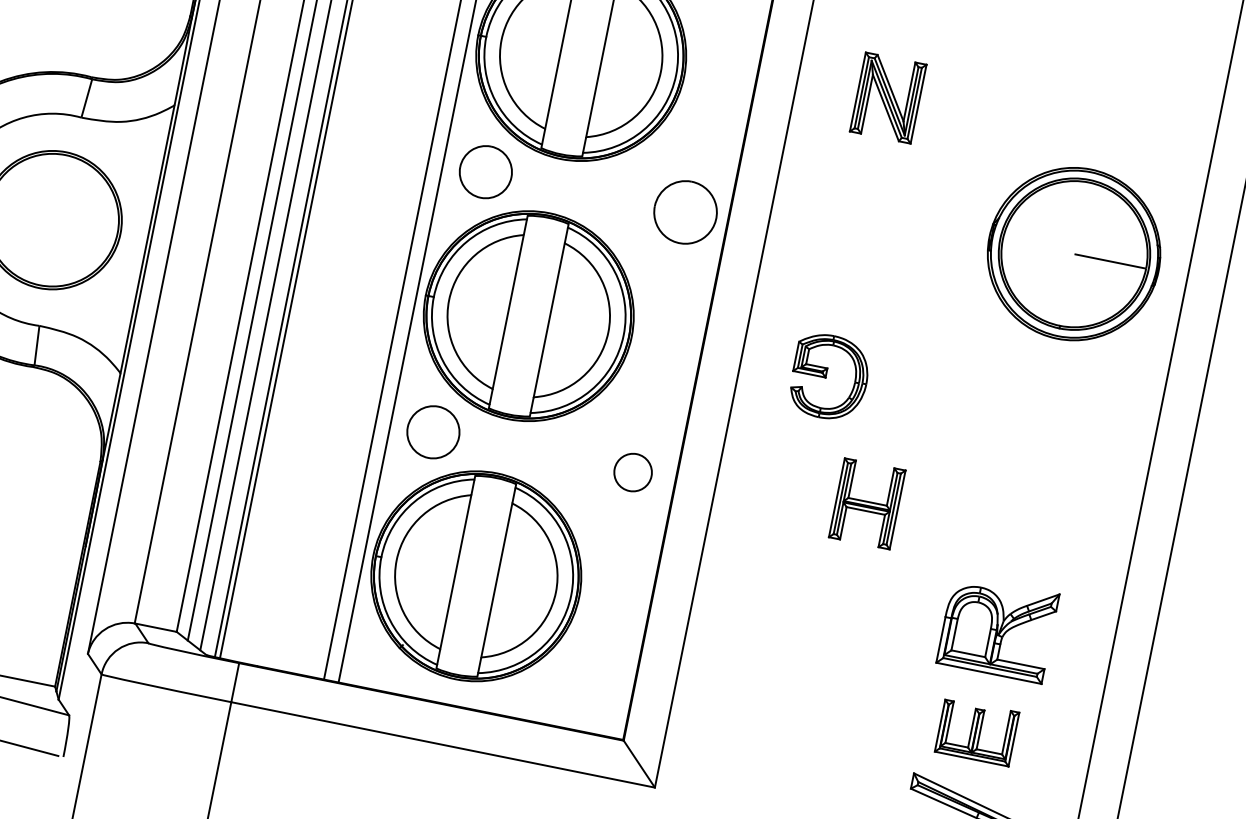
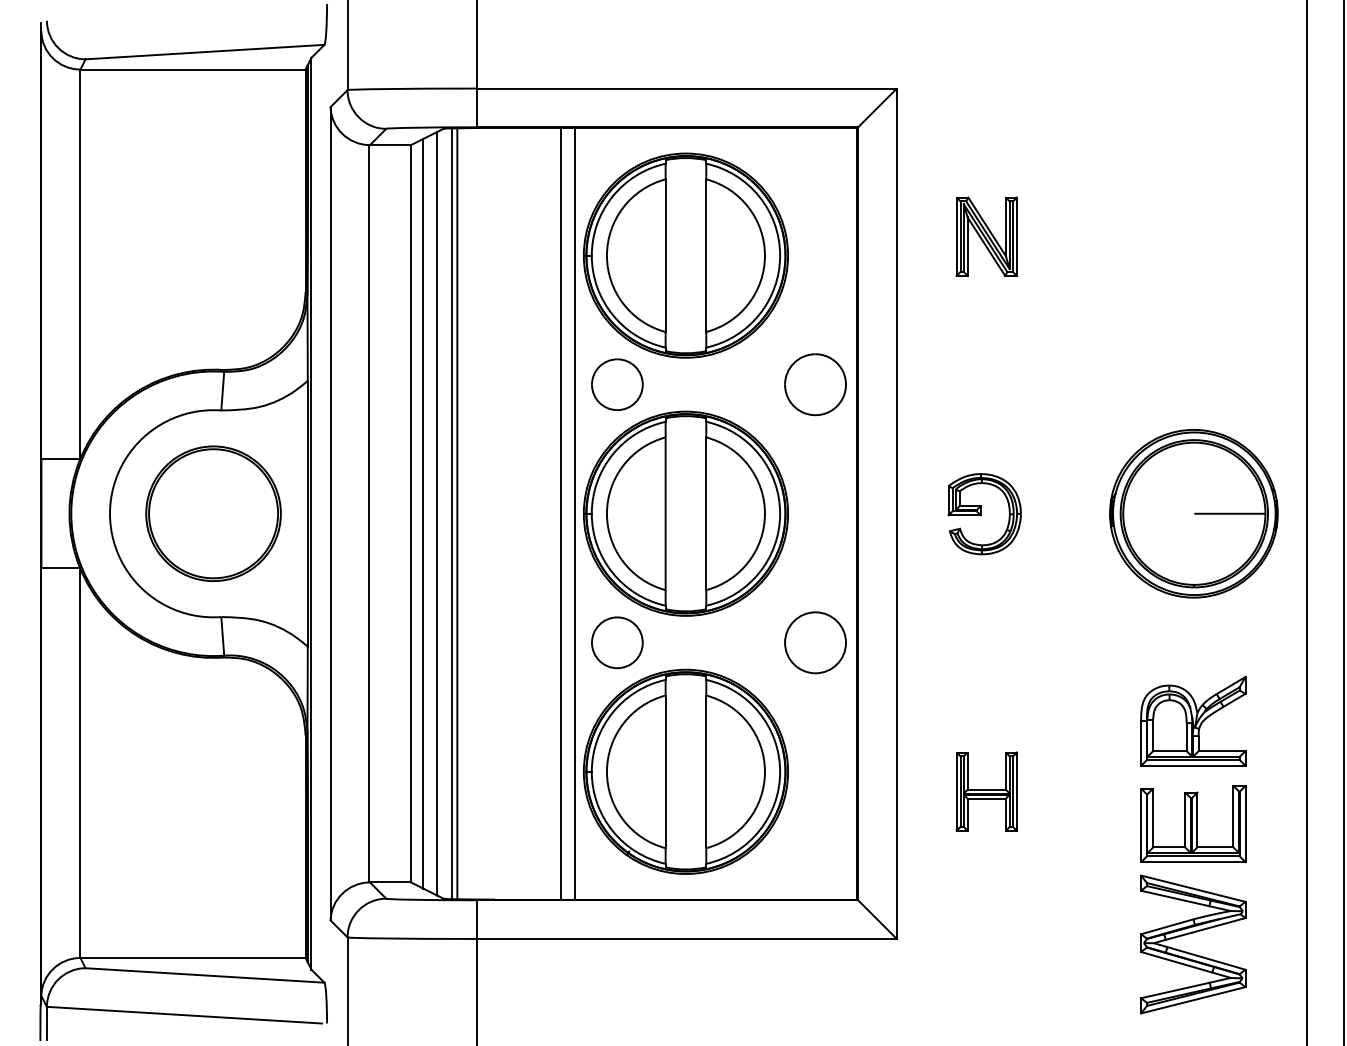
part: (1073, 253) -> (1193, 513), moved
circle: (633, 472) -> (815, 642), size x1.67
part: (867, 503) -> (986, 791), moved
part: (977, 732) -> (1193, 824), size x1.43

